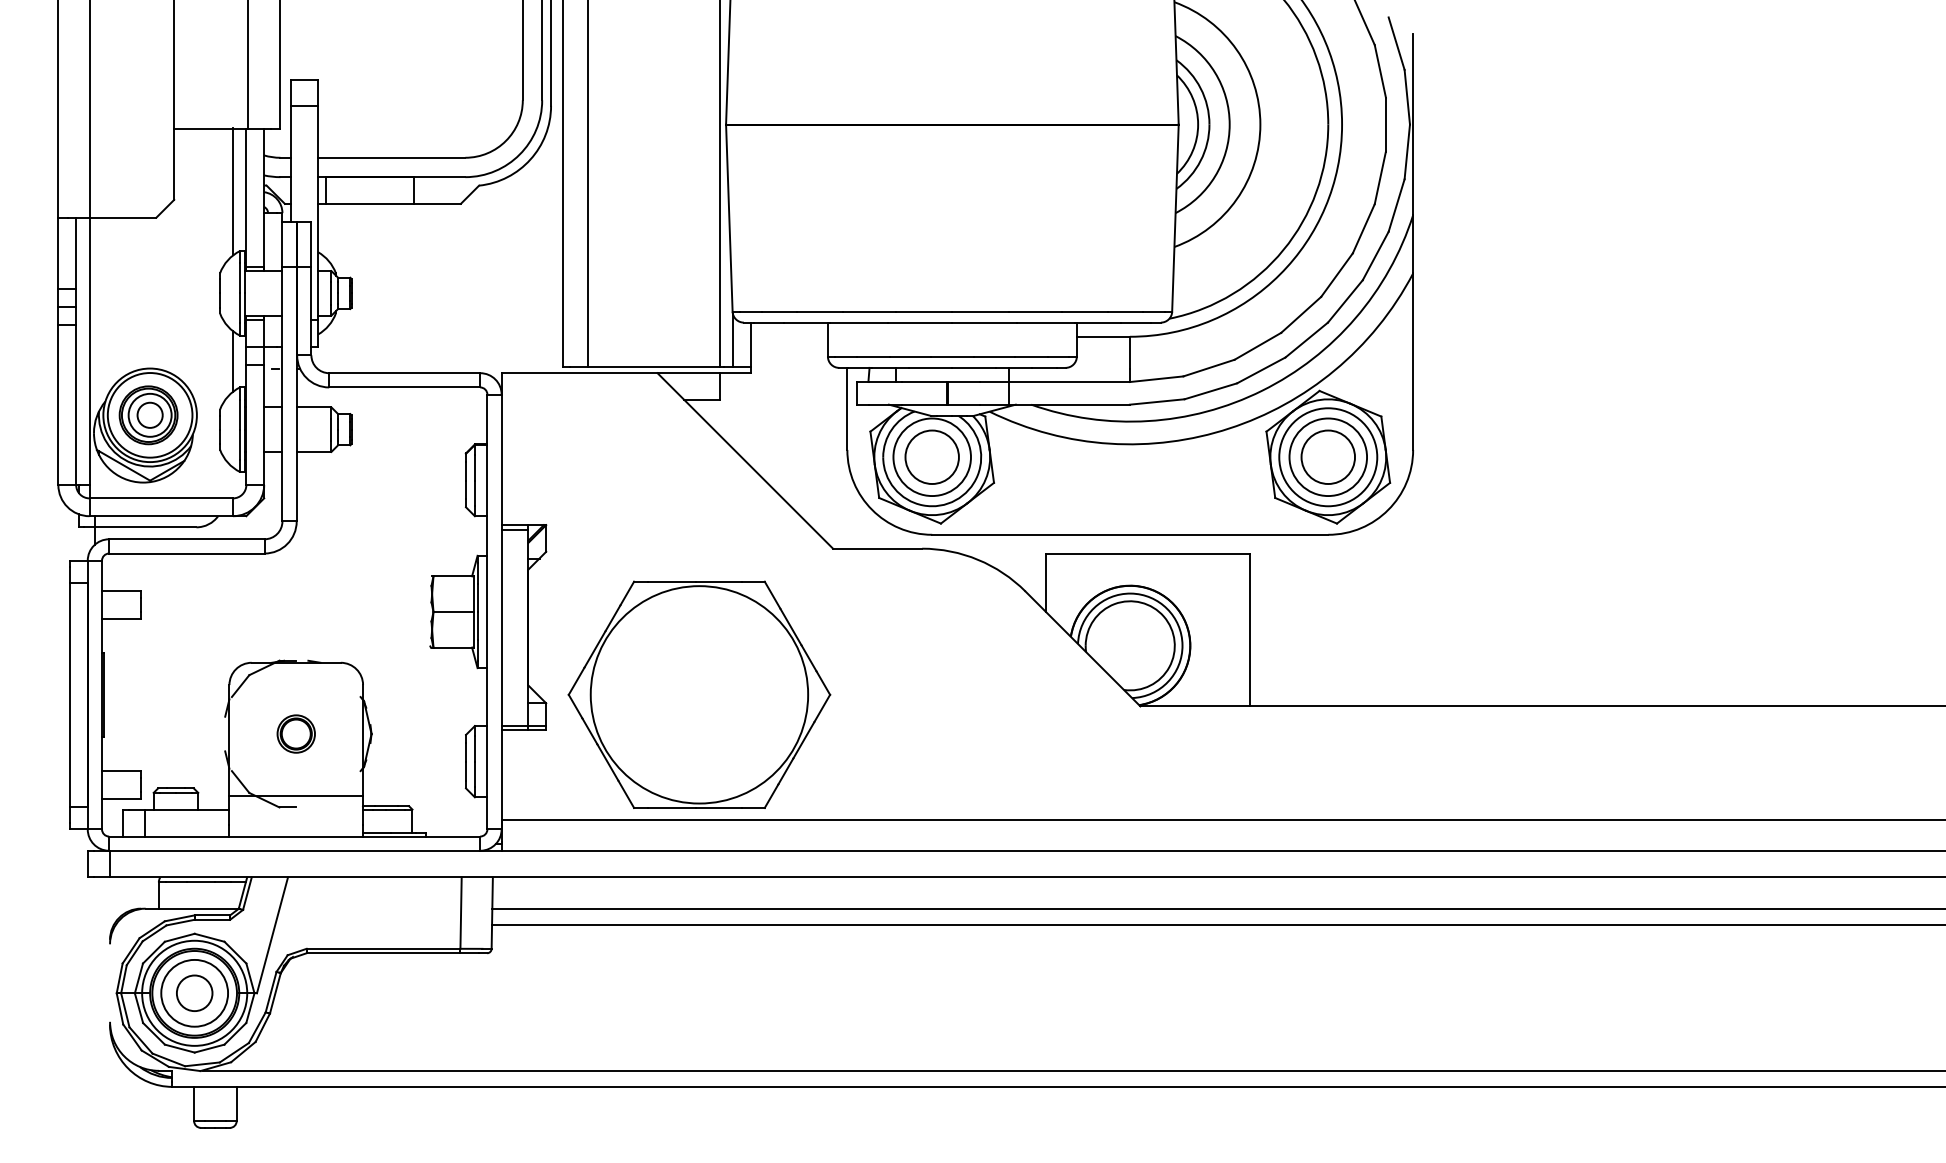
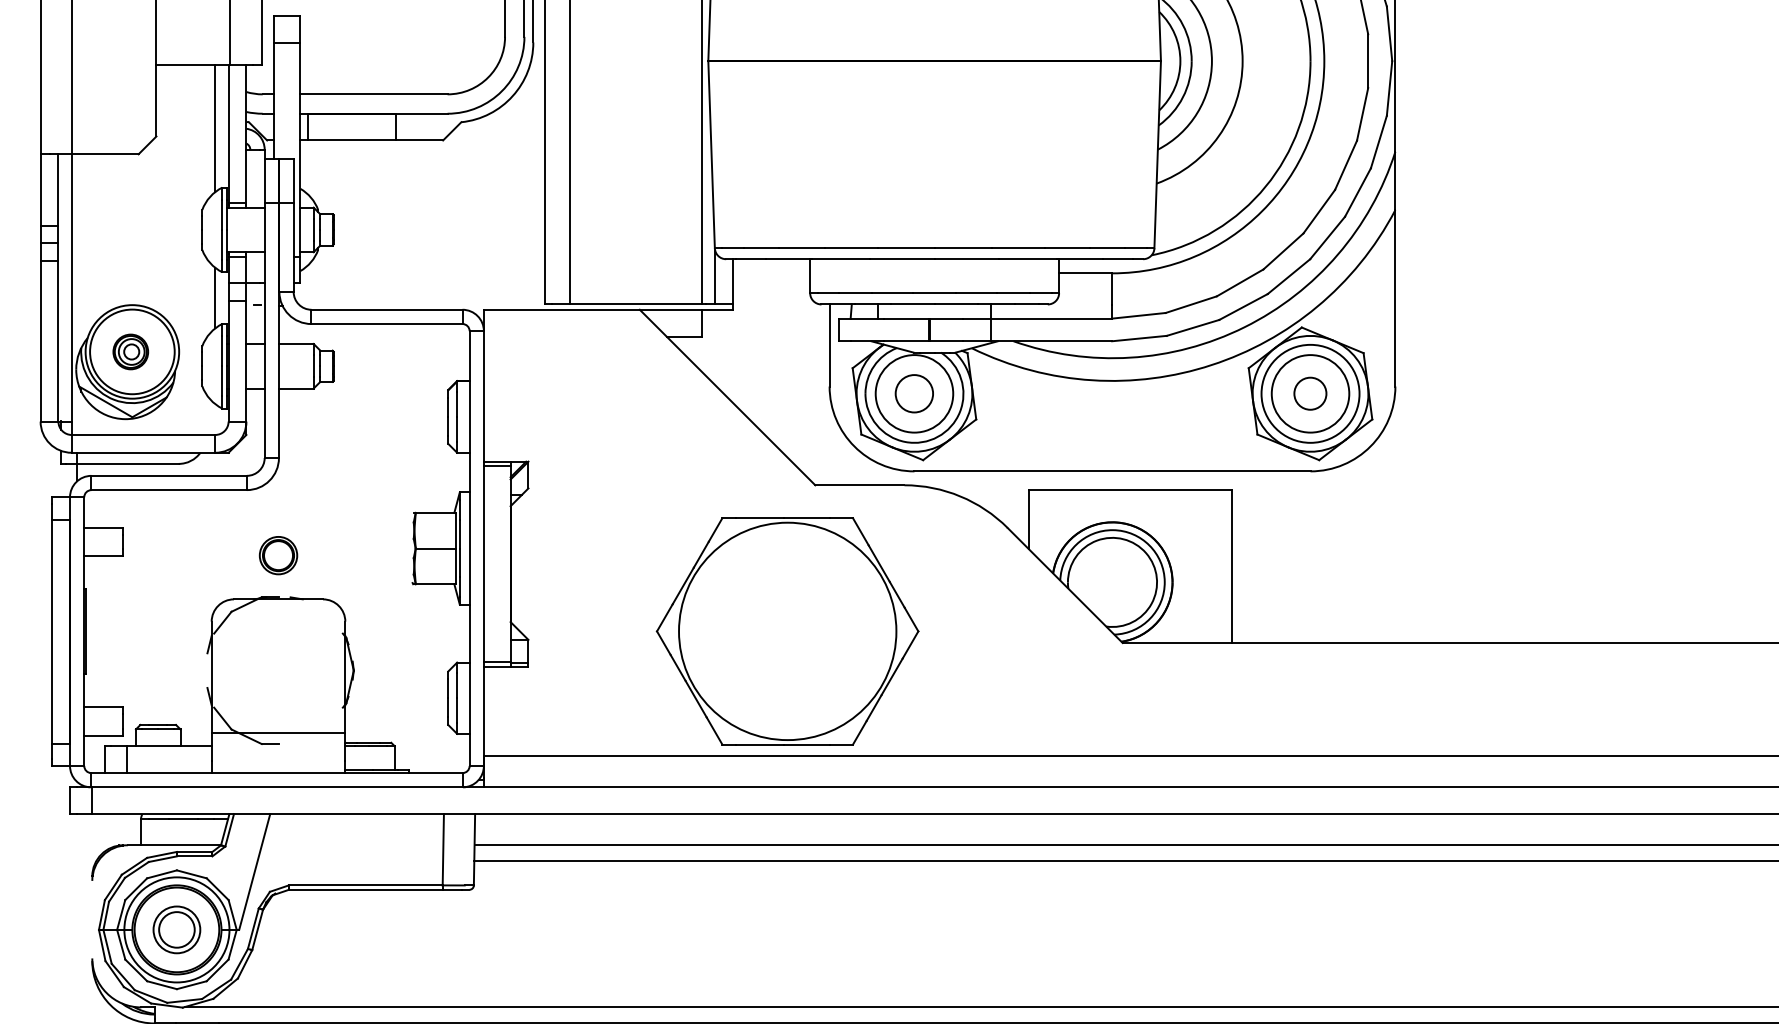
part: (148, 415) -> (130, 352), size x0.6
circle: (931, 456) -> (913, 393), size x0.7
circle: (1327, 456) -> (1309, 393), size x0.6
part: (699, 694) -> (787, 631), moved
part: (295, 733) -> (277, 555), moved
circle: (194, 992) -> (176, 929), size x0.7

